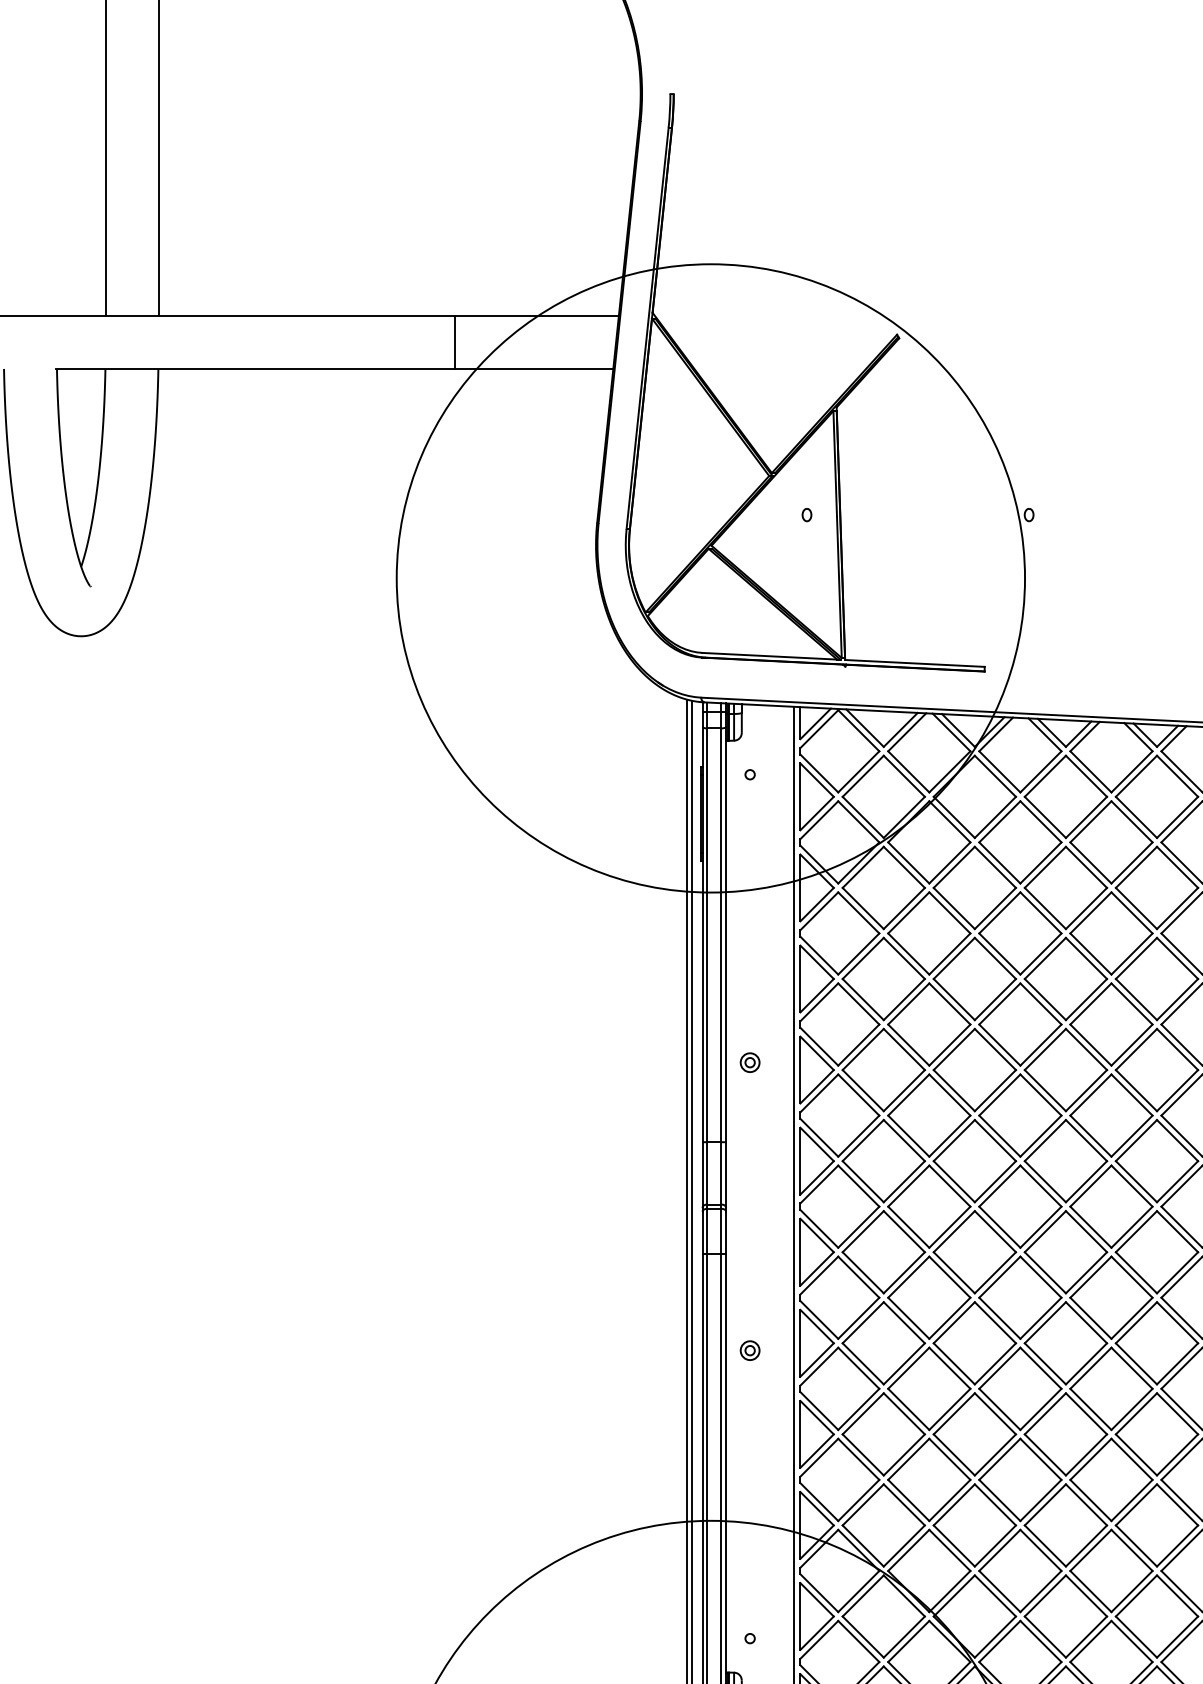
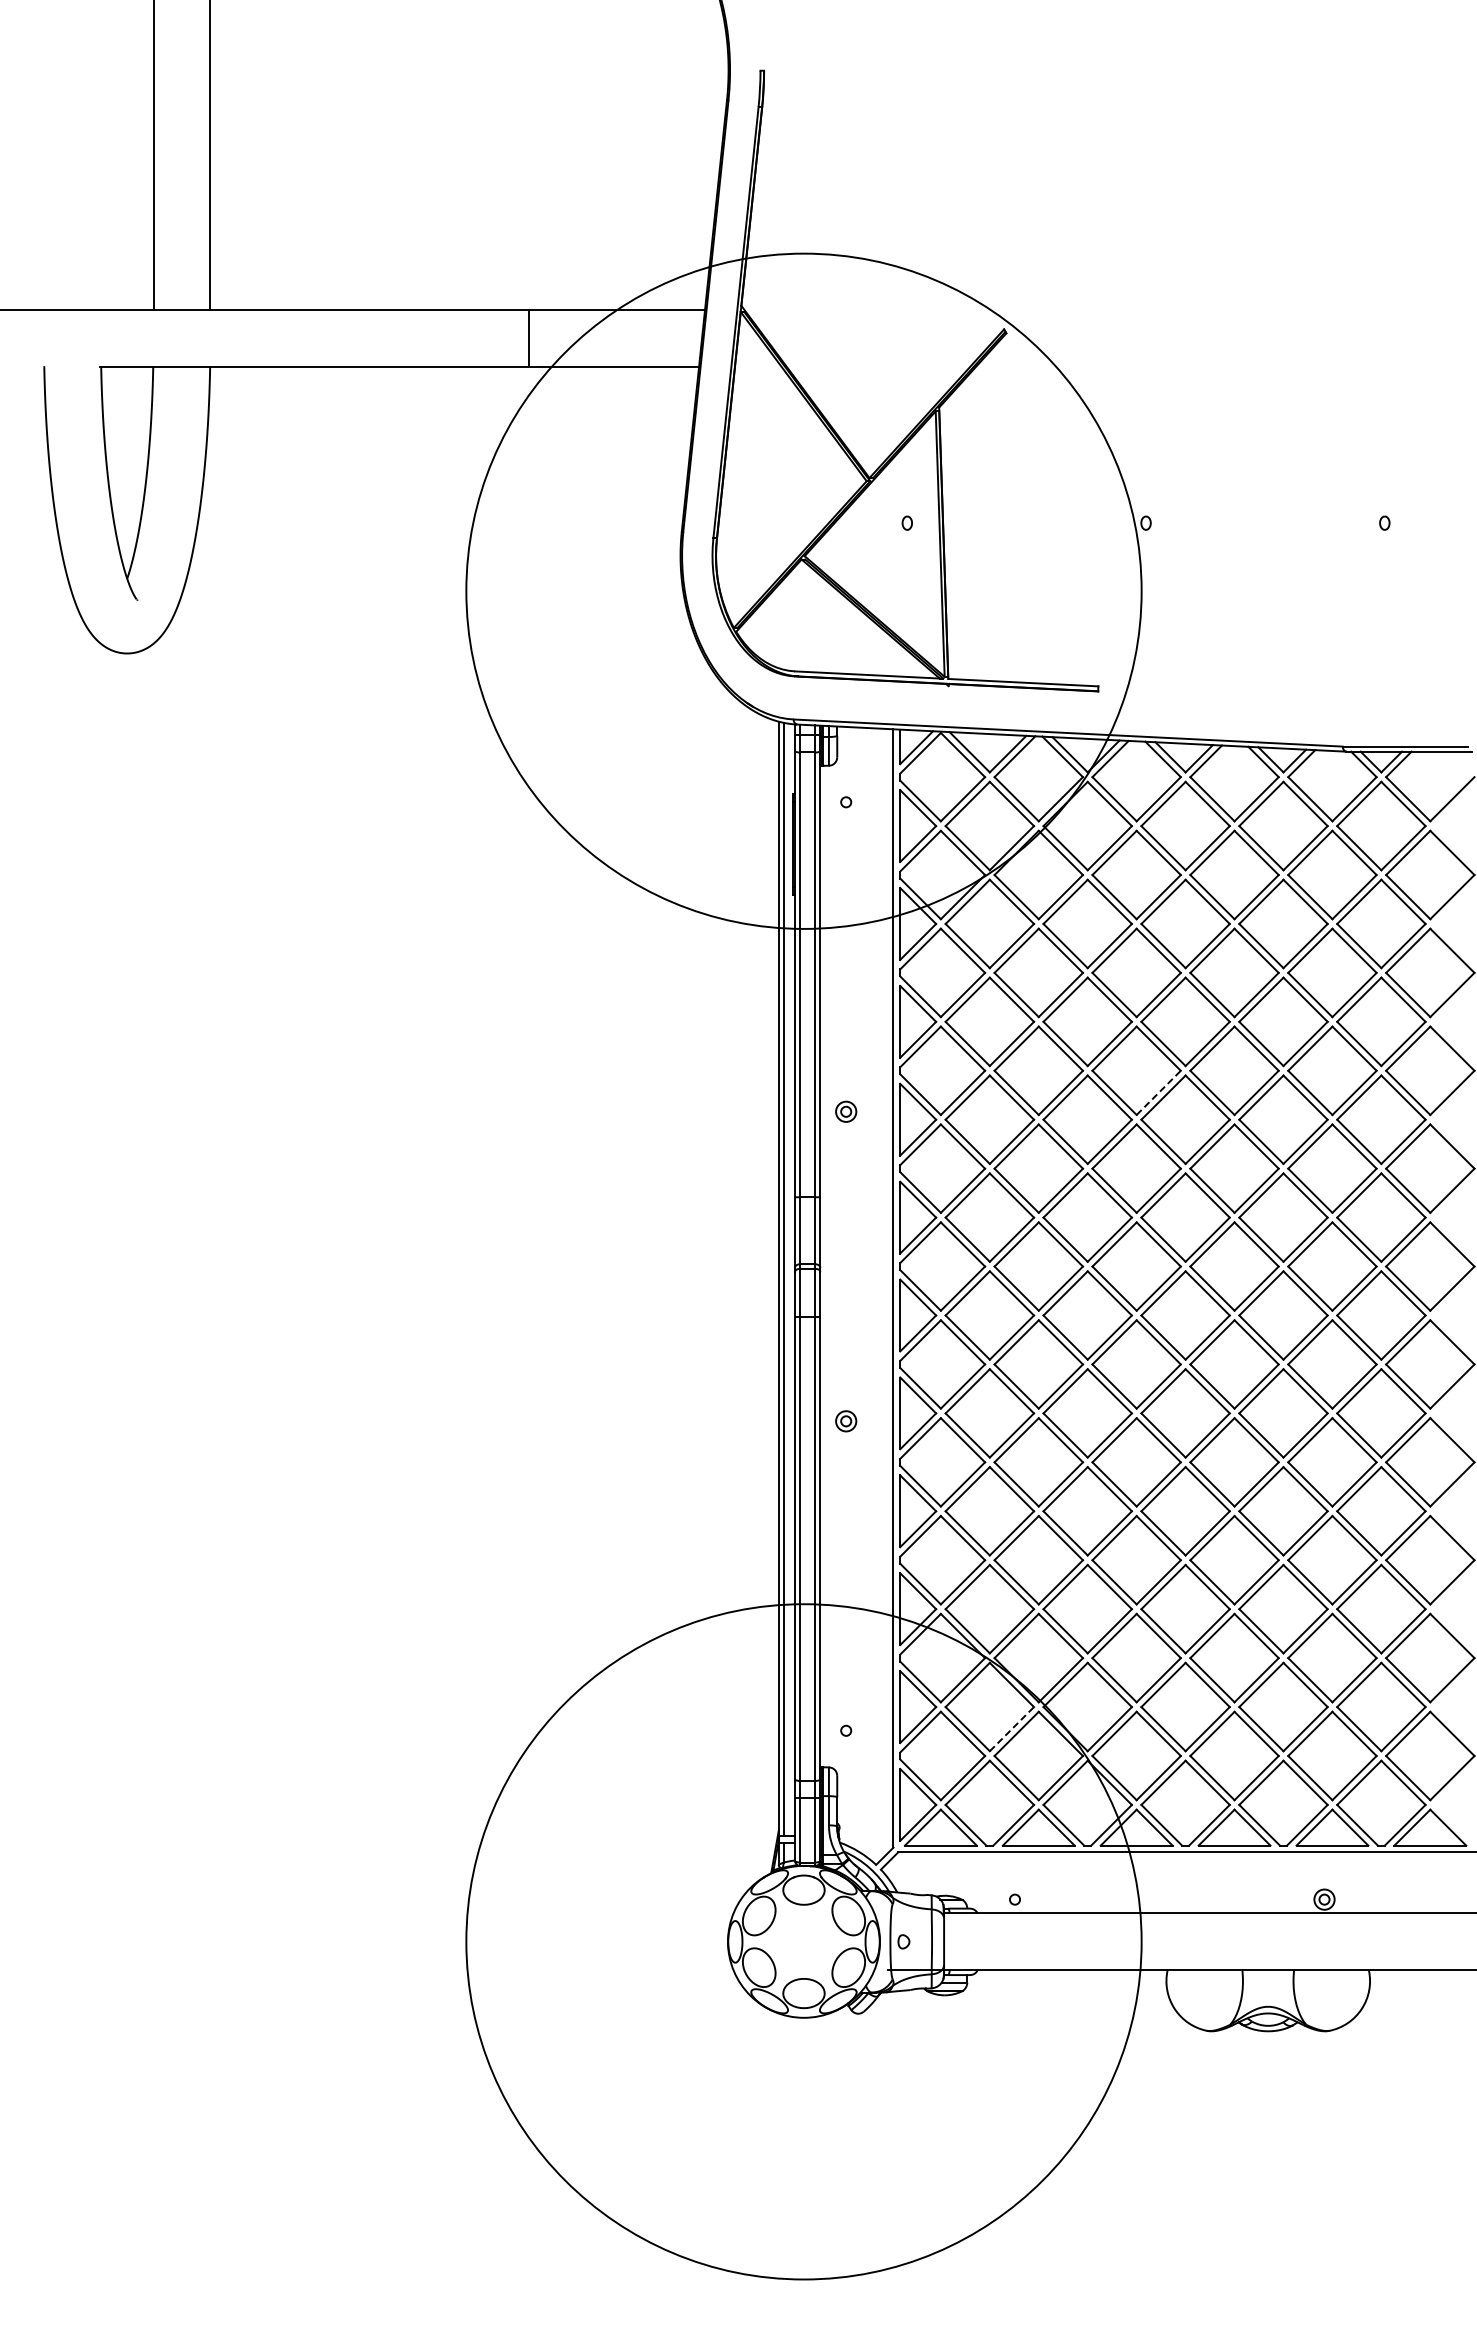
line: (1041, 1044) -> (1159, 1092), solid -> dashed
line: (904, 1636) -> (1012, 1728), solid -> dashed

